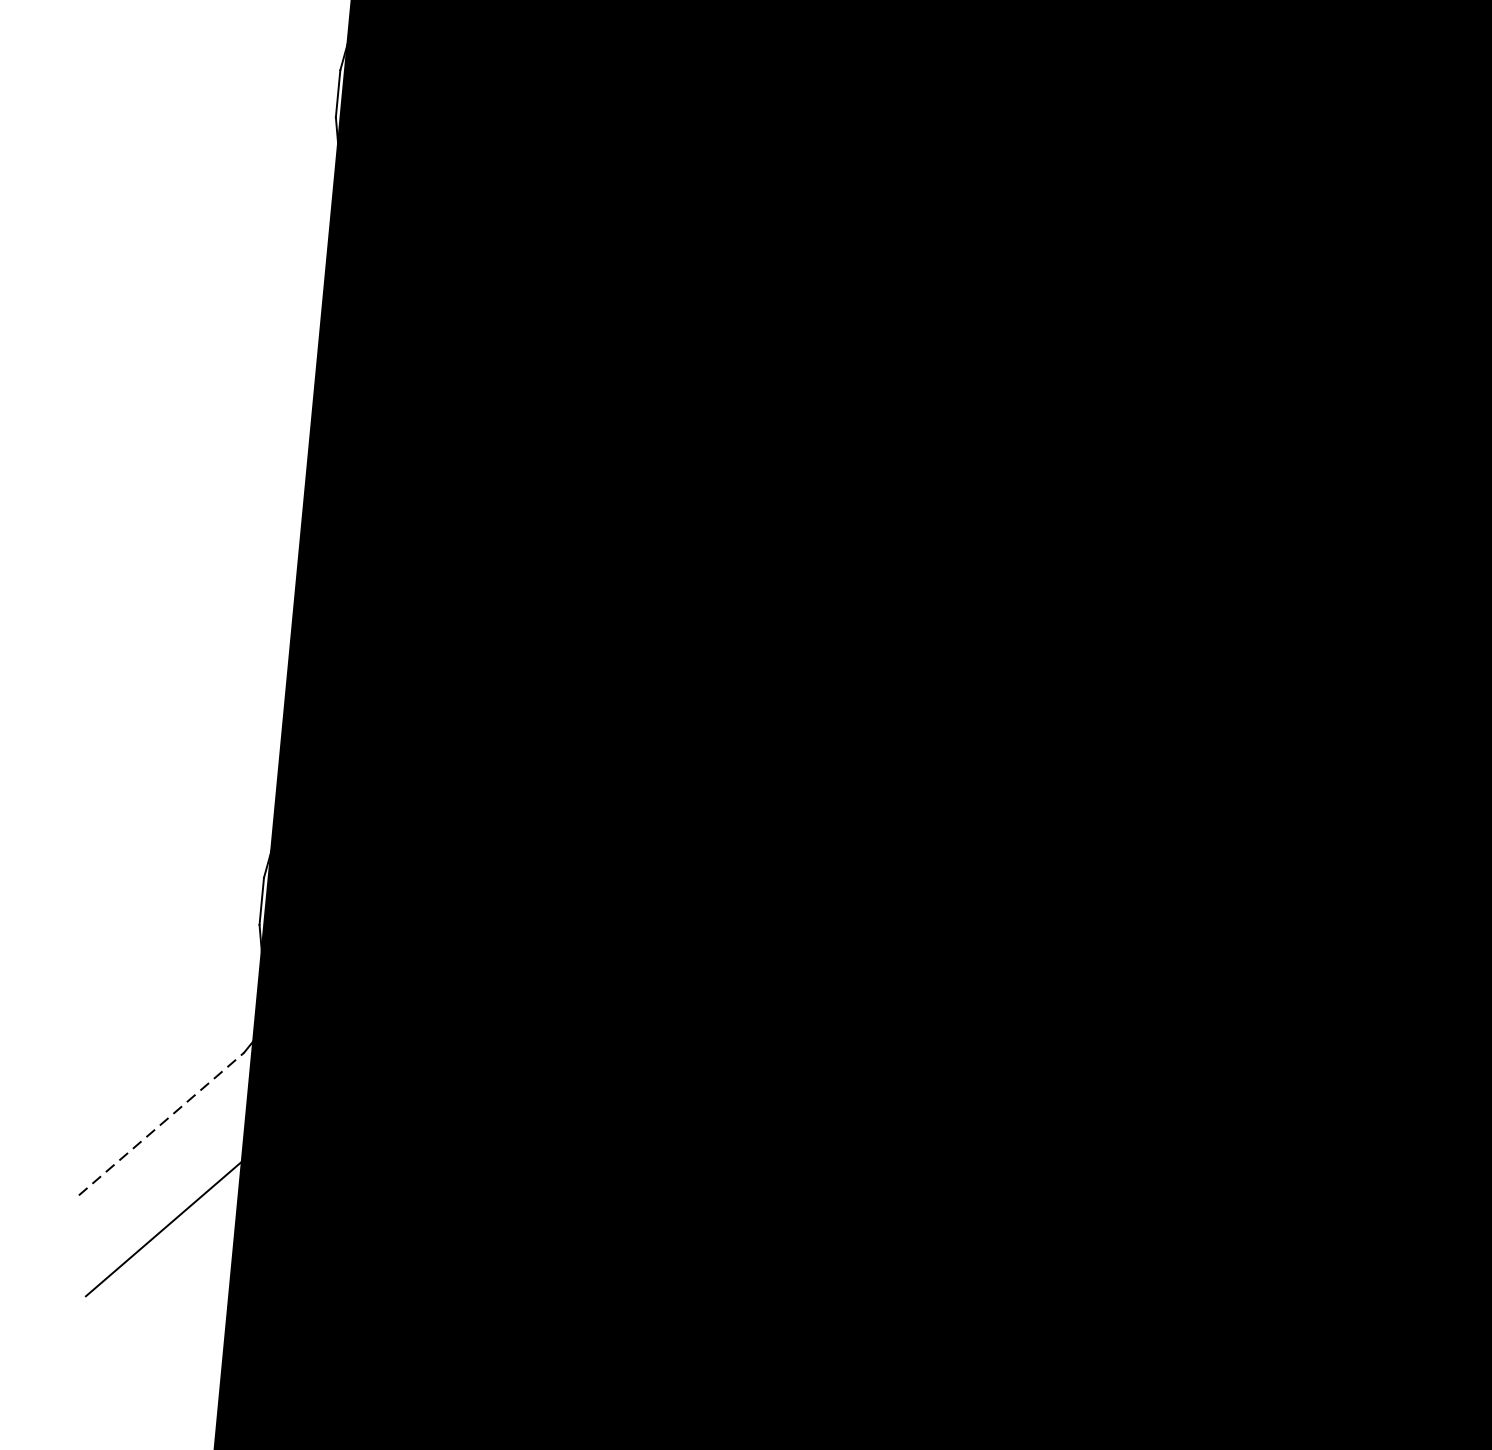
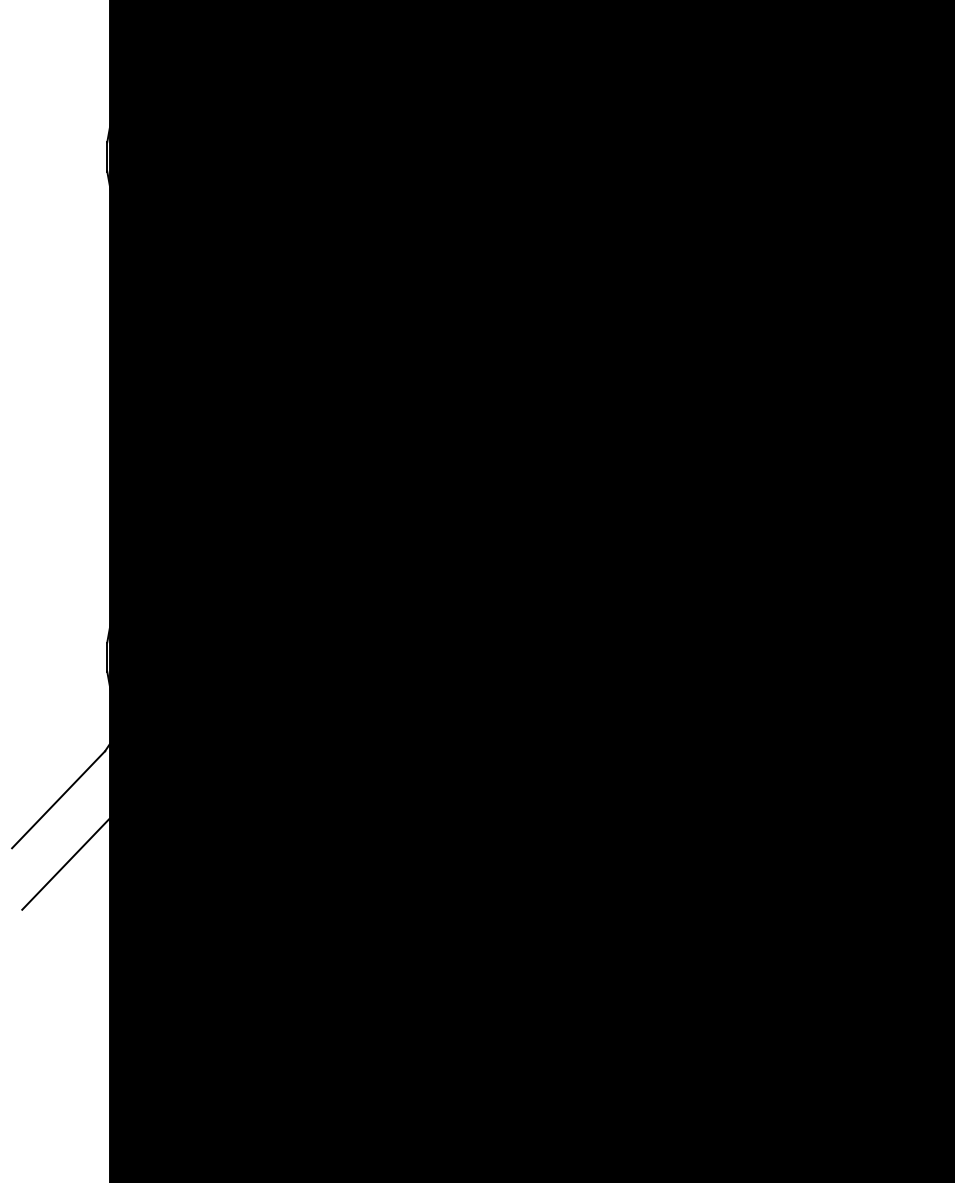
line: (161, 1123) -> (58, 799), dashed -> solid

